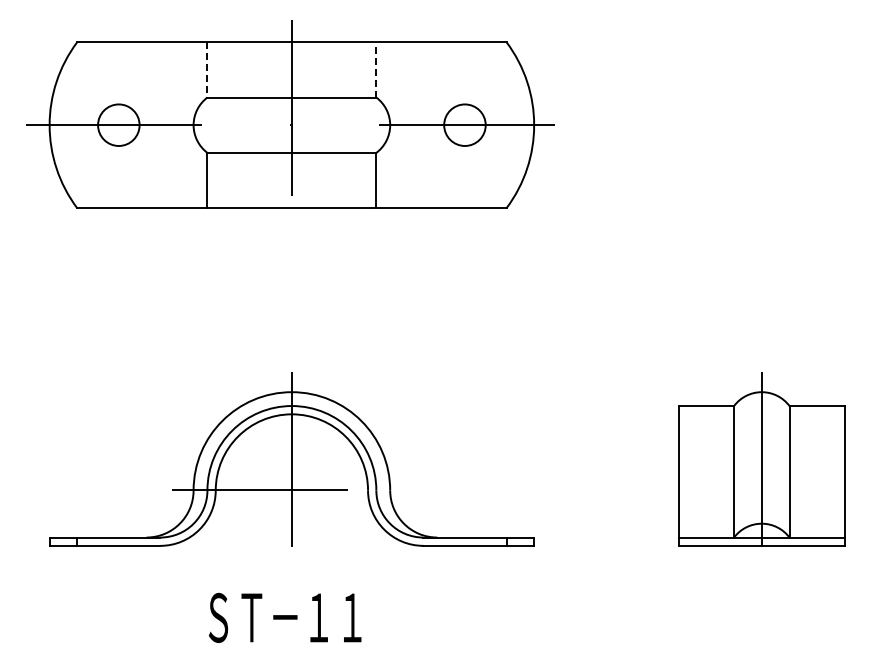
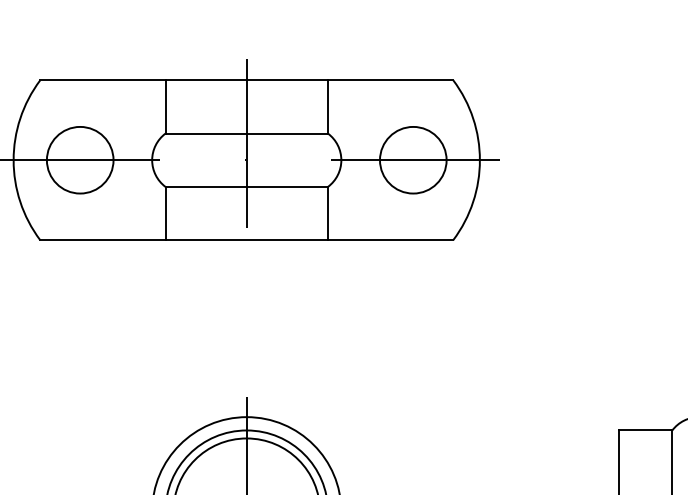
line: (207, 69) -> (165, 106), dashed -> solid
line: (376, 69) -> (328, 106), dashed -> solid
circle: (118, 124) -> (79, 159), size x1.67
circle: (464, 124) -> (412, 159), size x1.67

